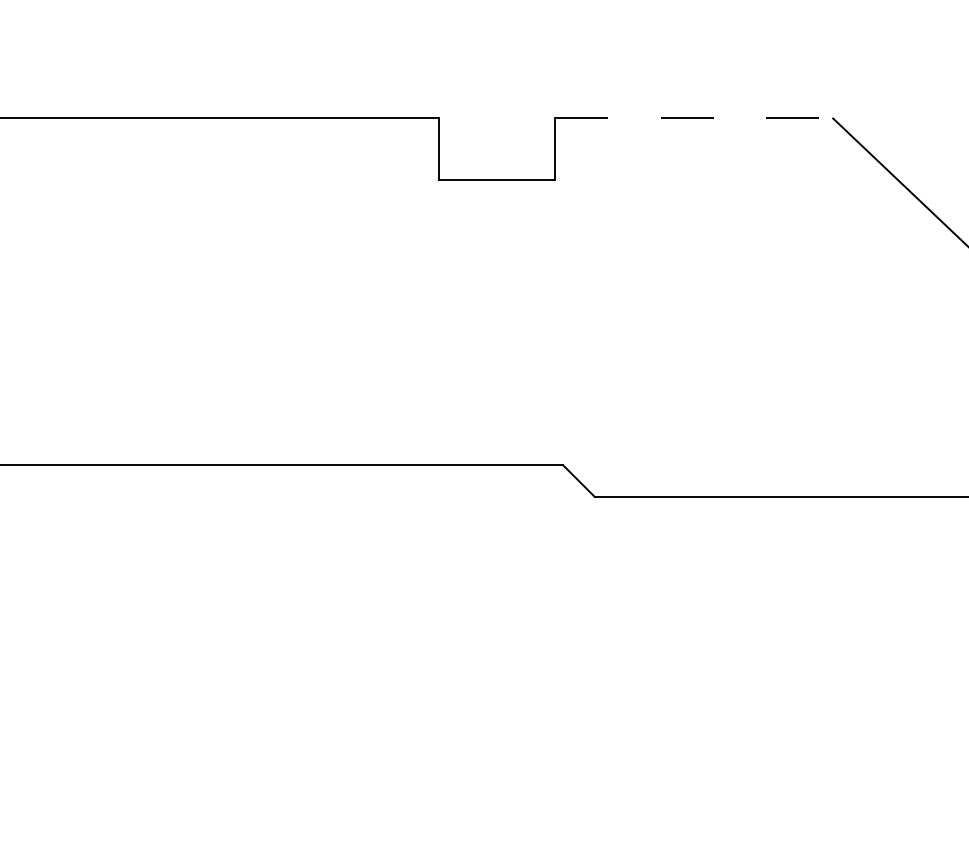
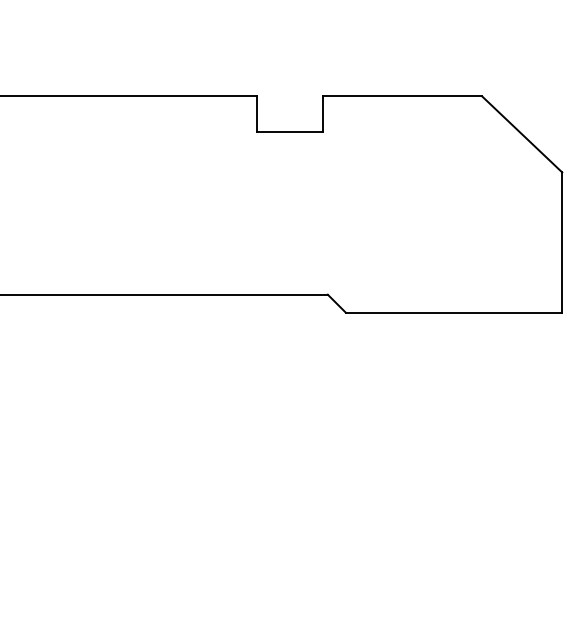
line: (695, 118) -> (403, 96), dashed -> solid

